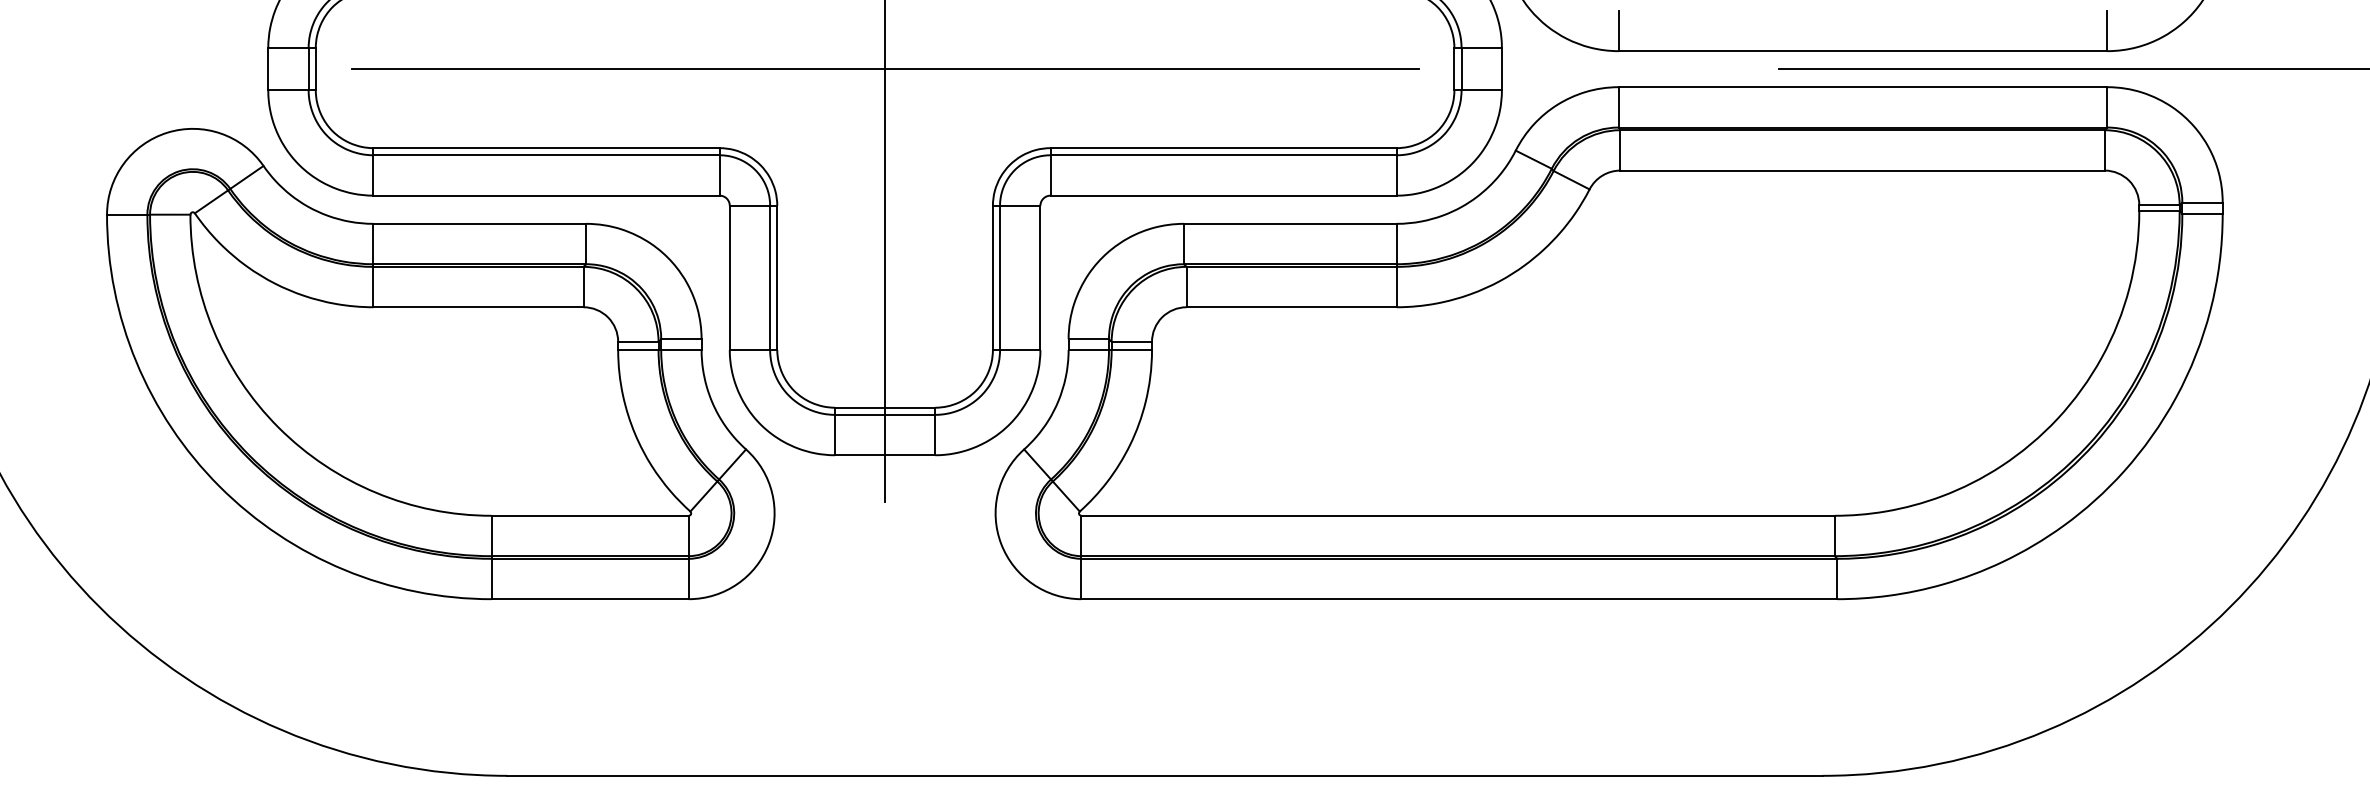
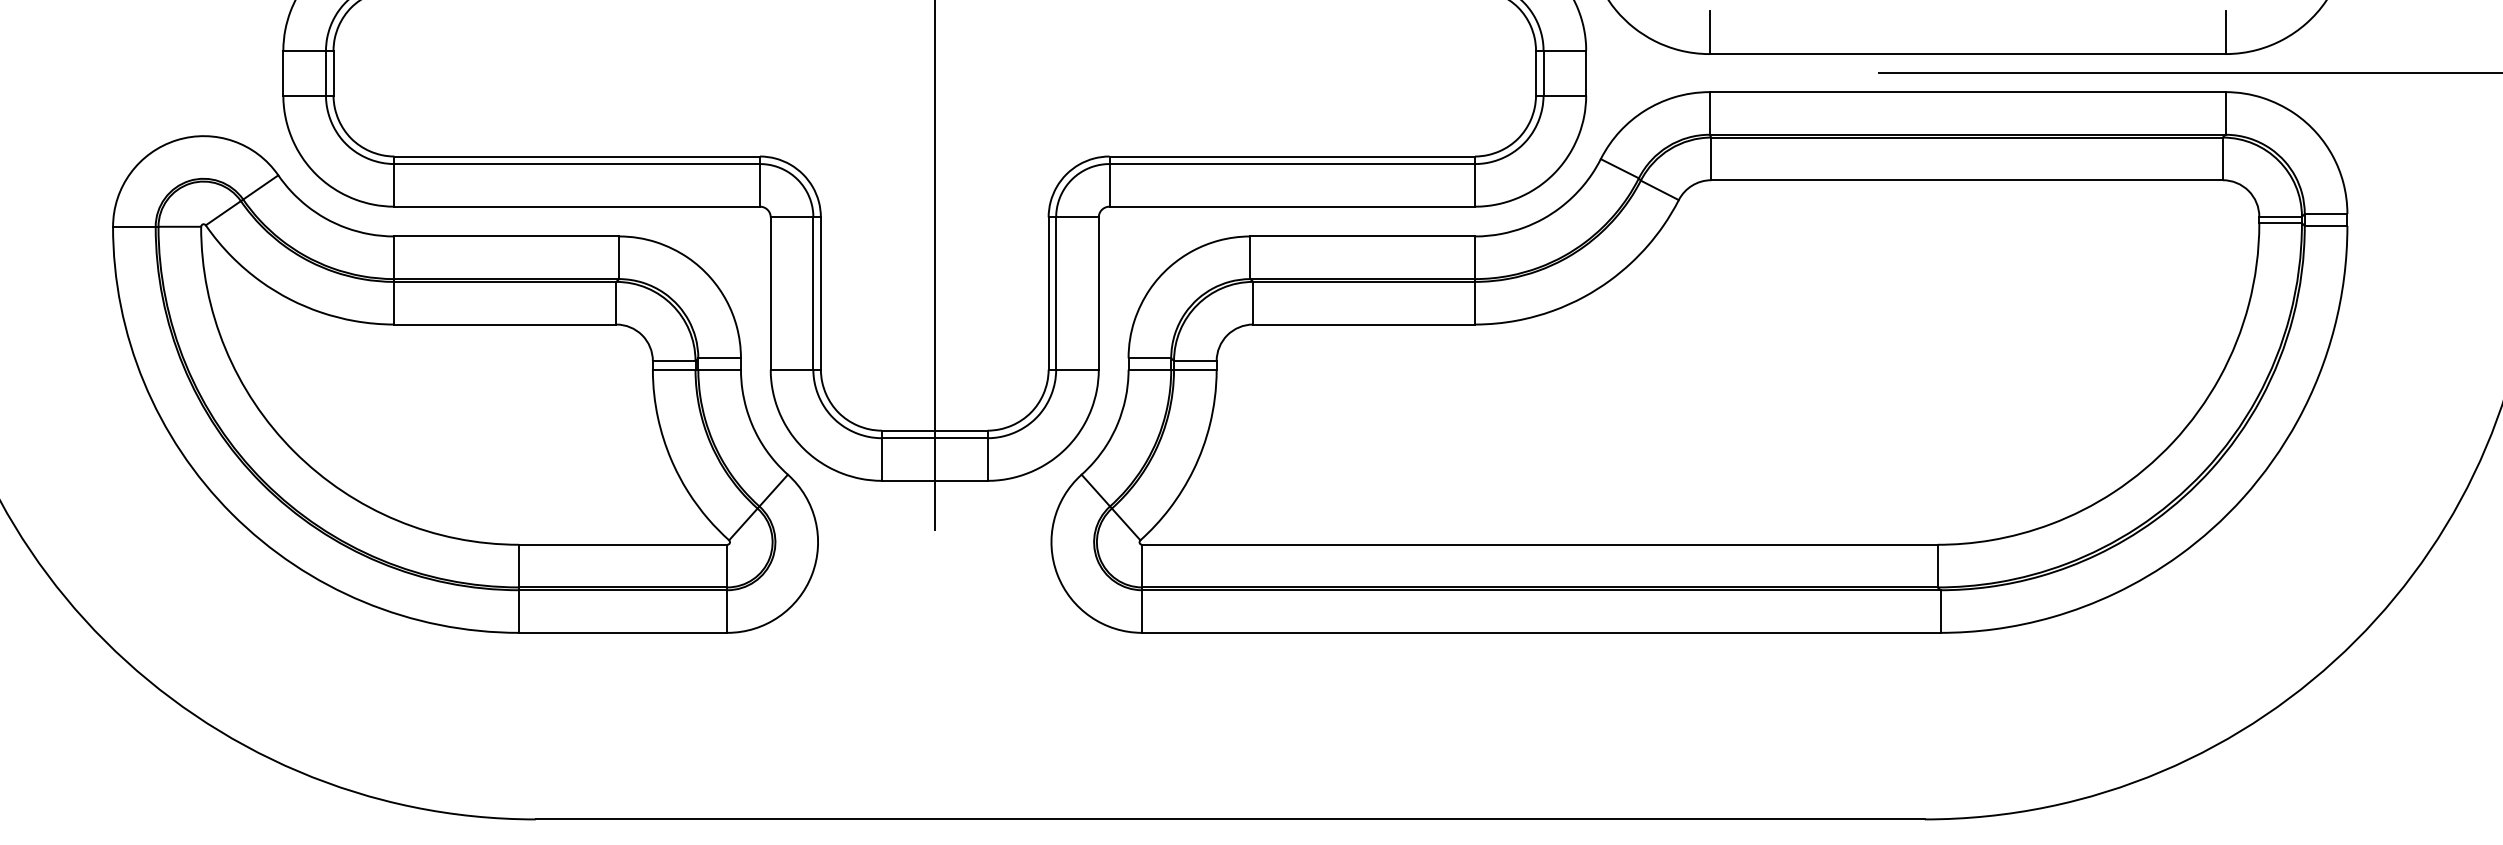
line: (884, 69) -> (934, 73), removed

